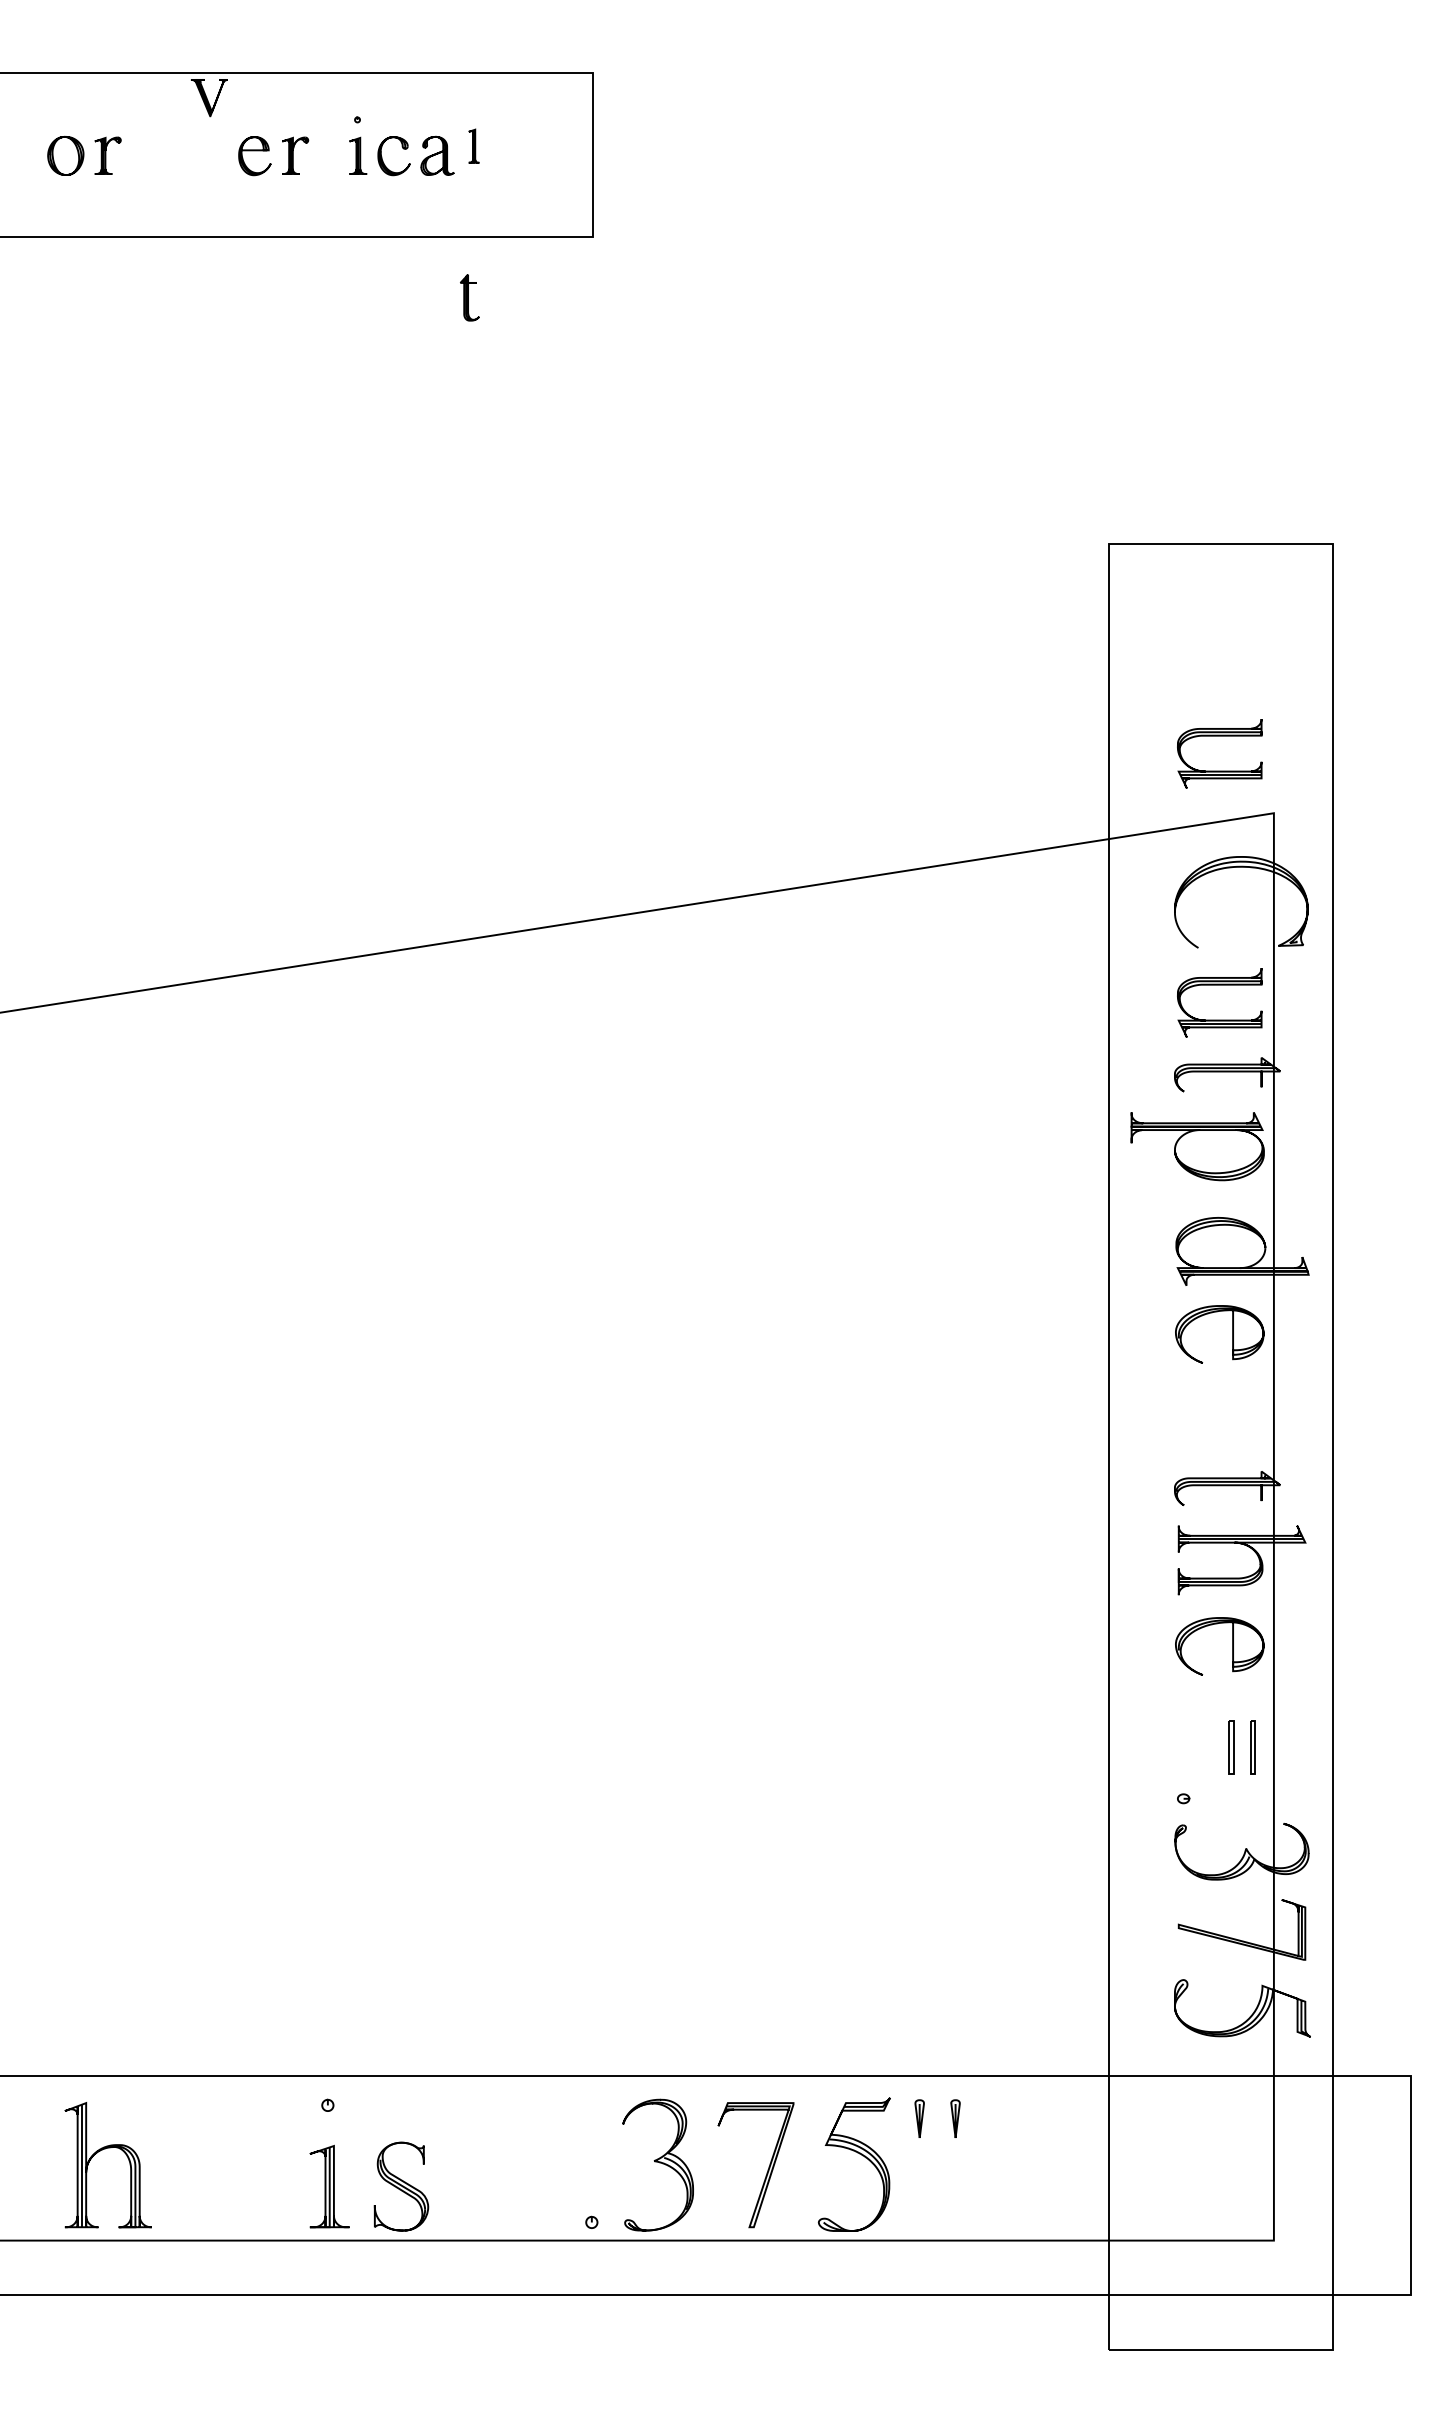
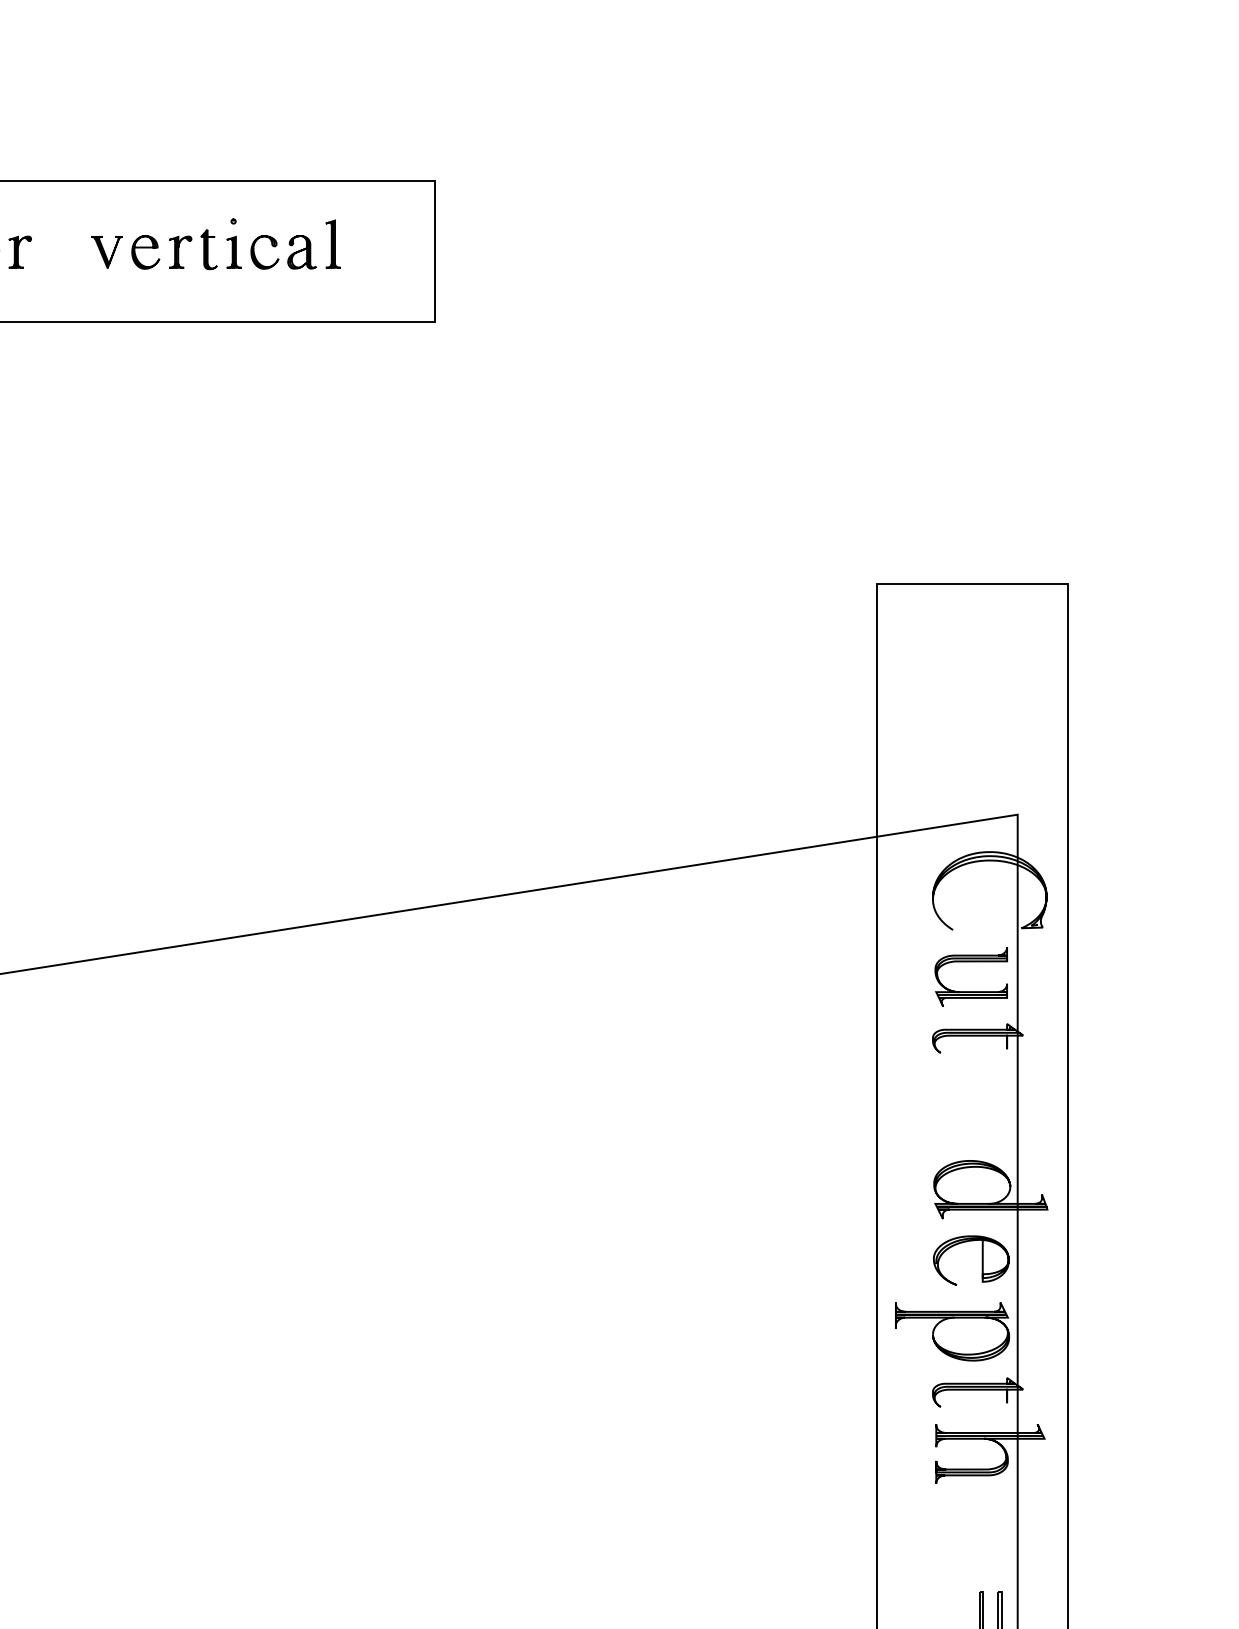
curve: (207, 98) -> (105, 252), moved
part: (473, 145) -> (332, 243), size x1.67
curve: (468, 297) -> (207, 249), moved
part: (1219, 736) -> (971, 749), removed
part: (1197, 1146) -> (952, 1331), moved
curve: (1232, 1646) -> (982, 1527), removed

